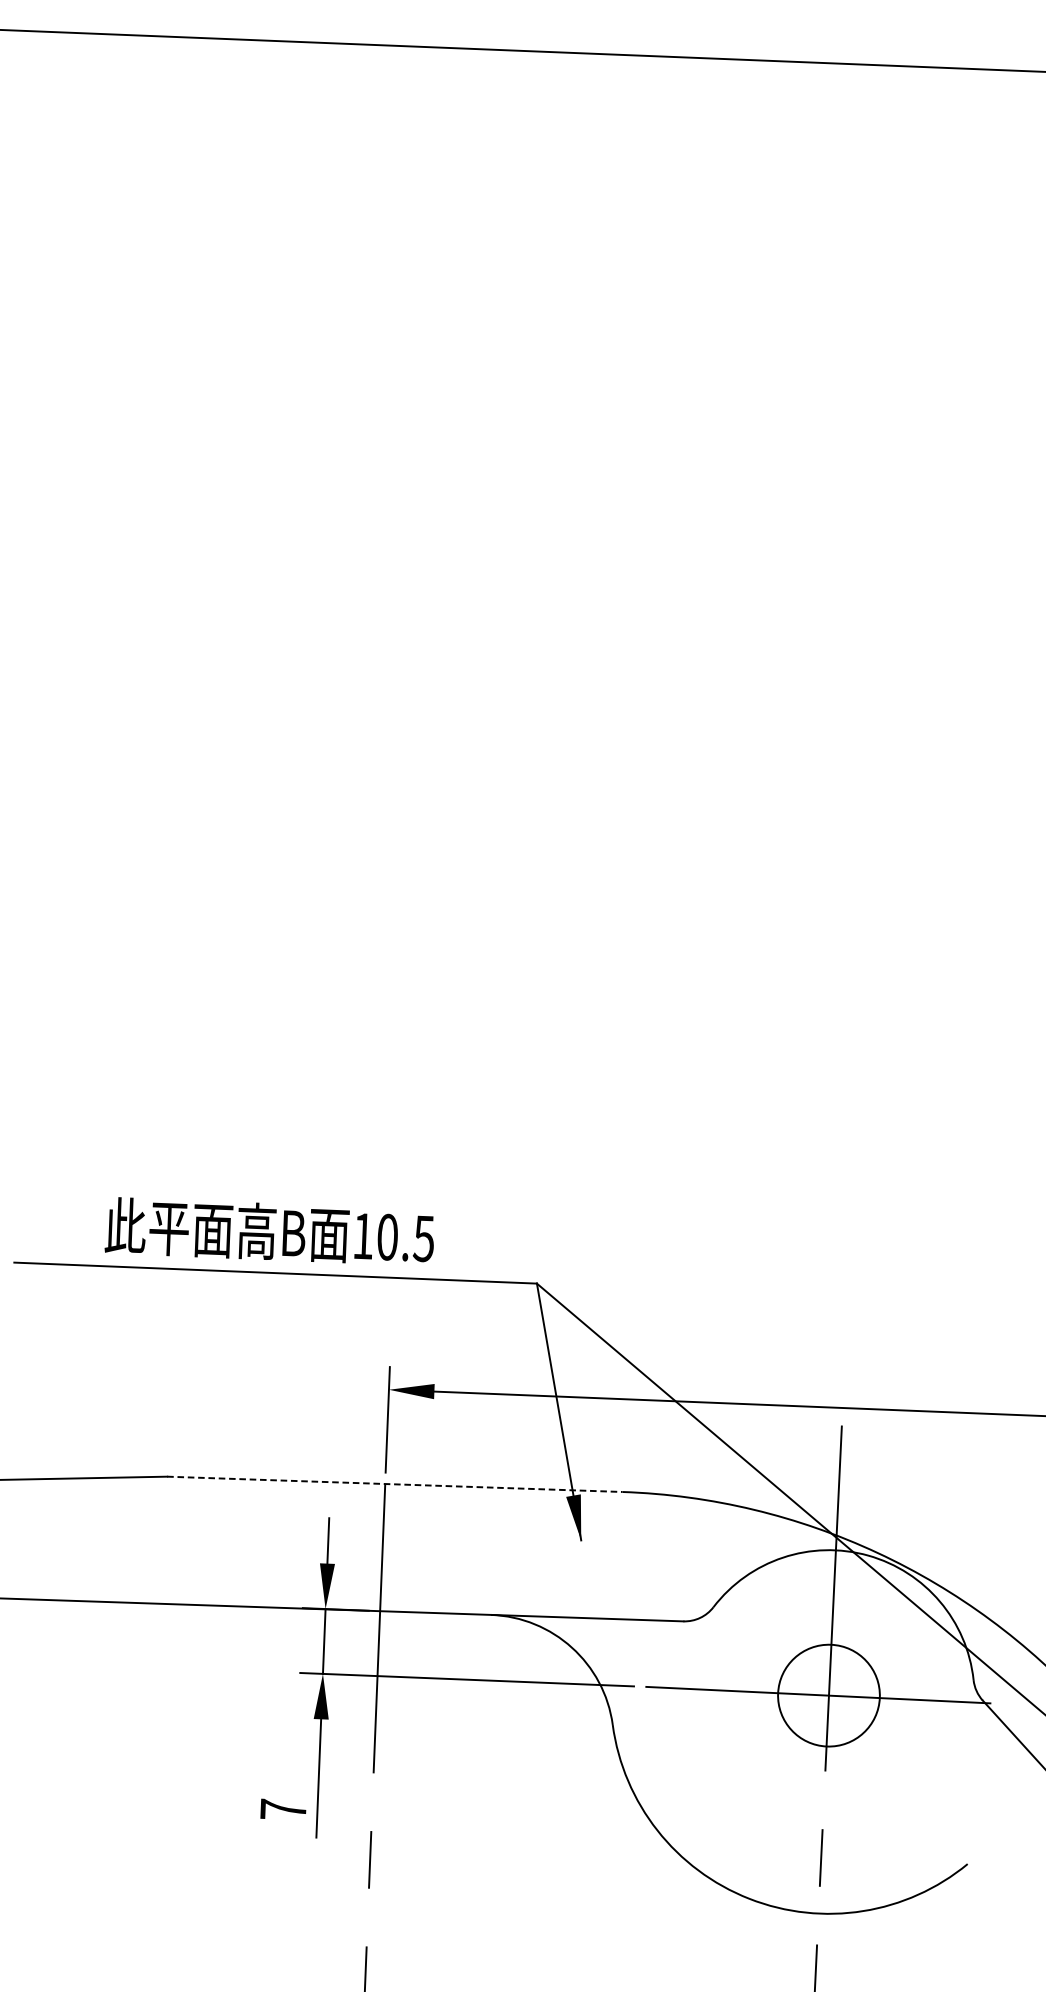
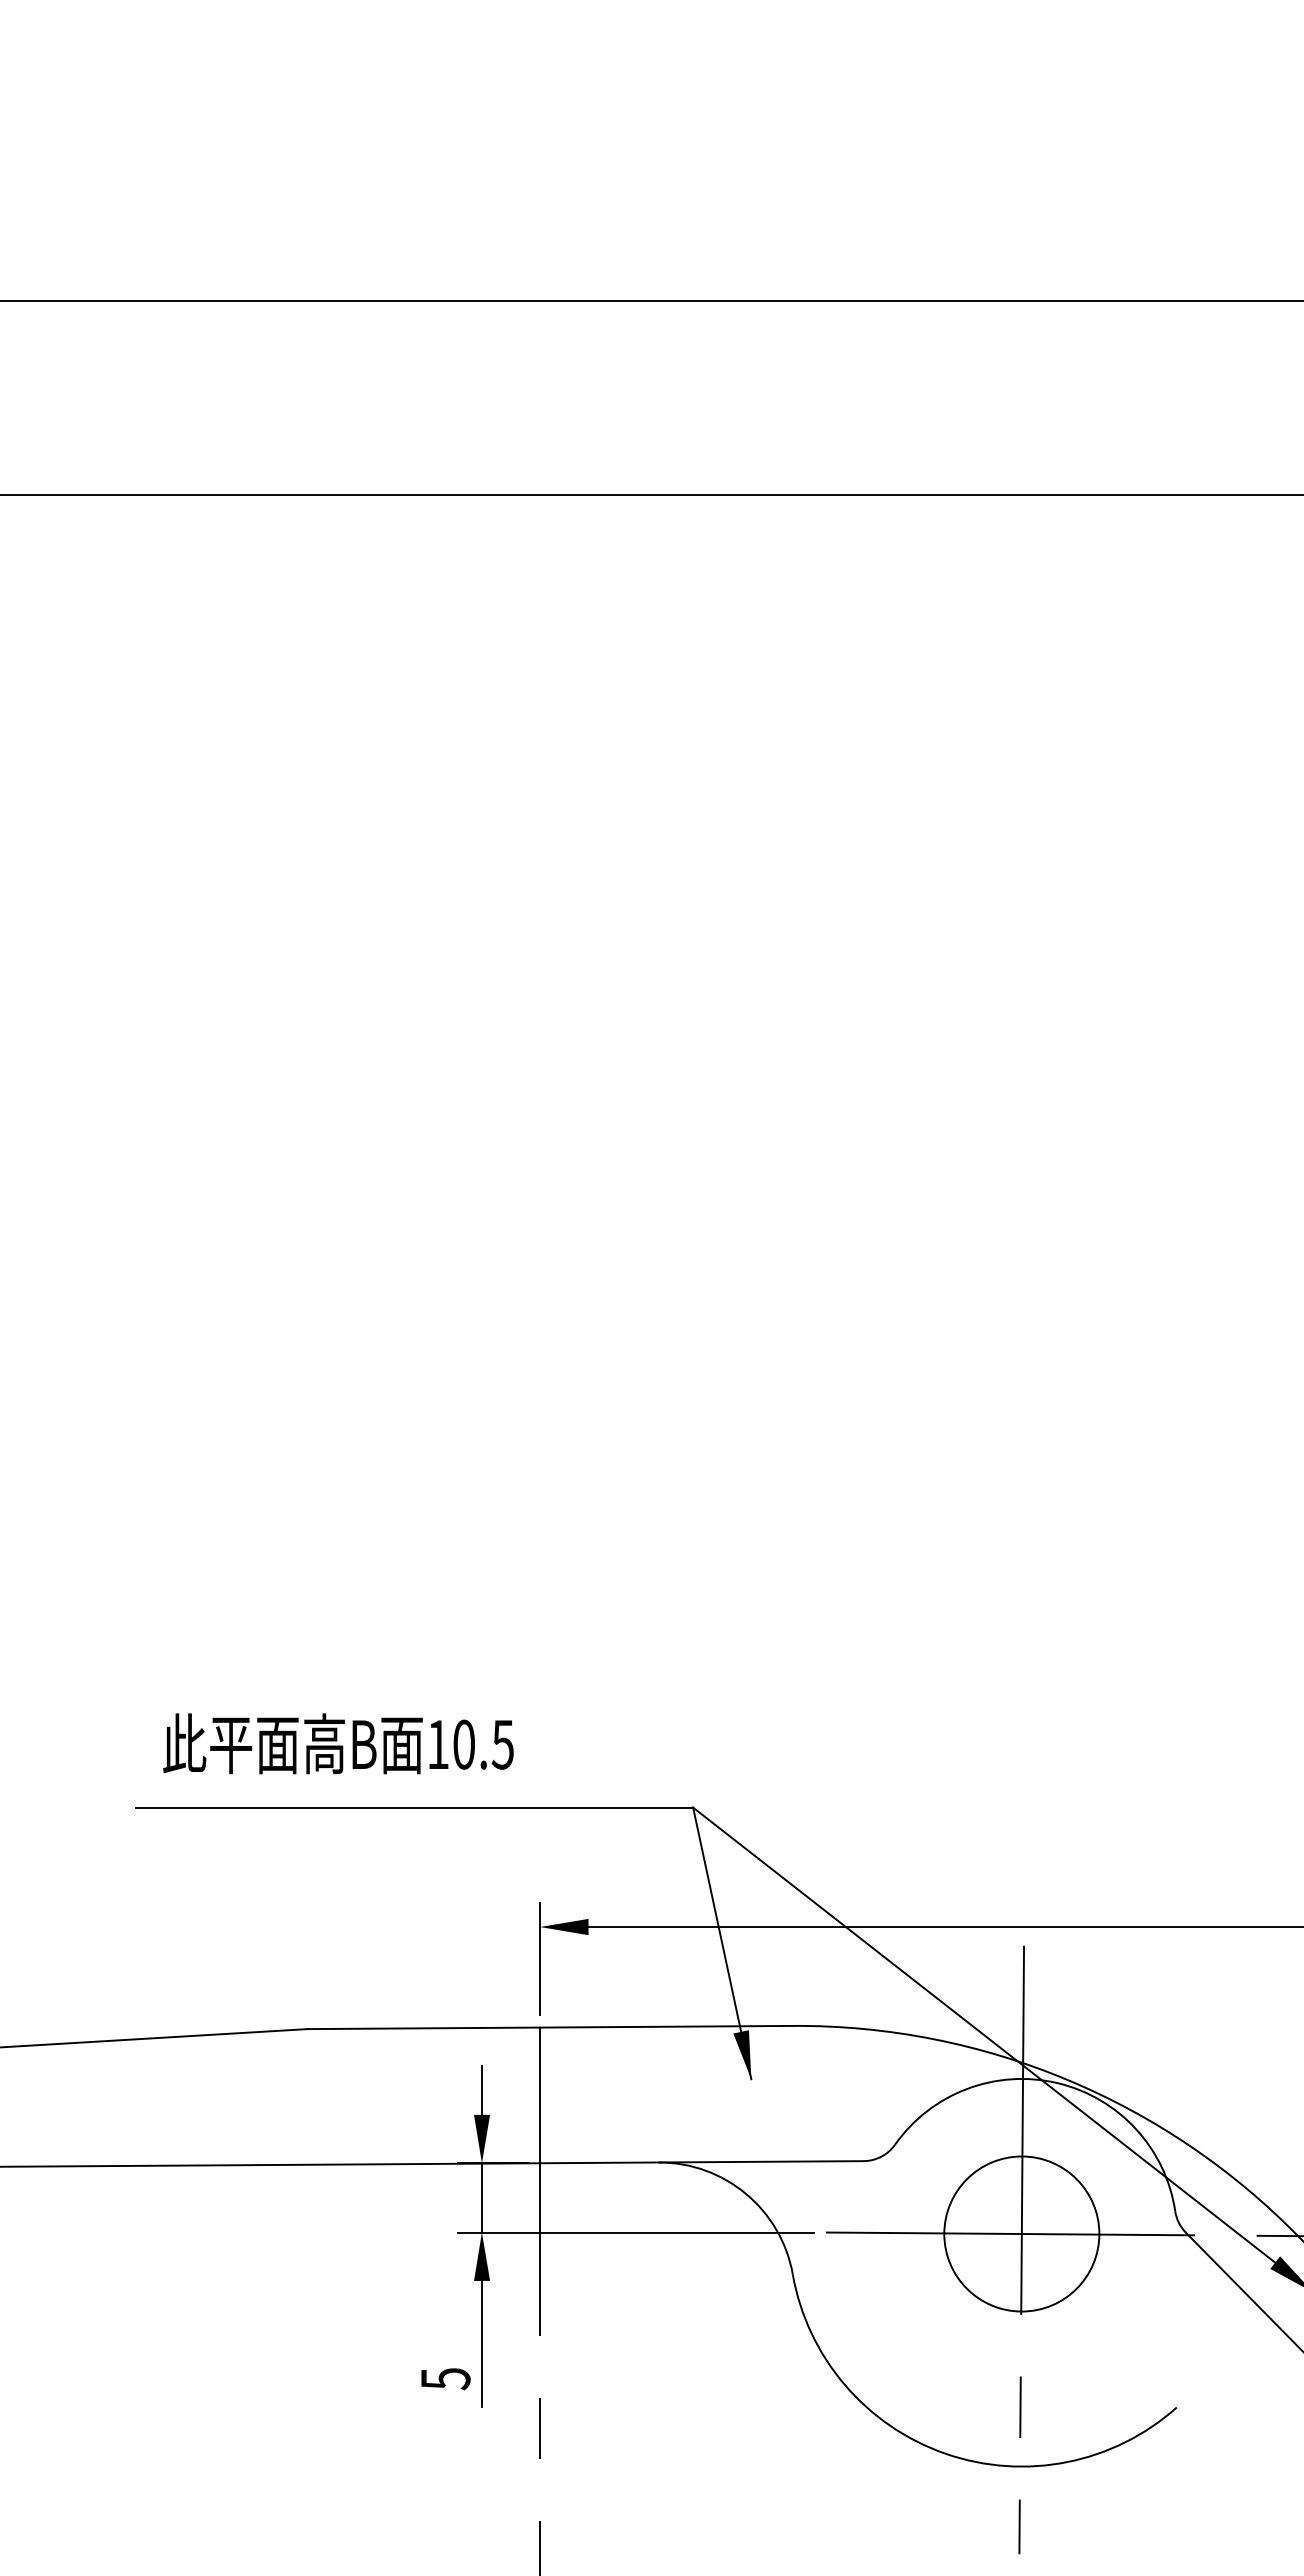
text: (269, 1231) -> (338, 1743), moved
line: (394, 1484) -> (550, 2027), dashed -> solid
circle: (828, 1695) -> (1021, 2233), size x1.43
text: (283, 1810) -> (445, 2379), 7 -> 5

